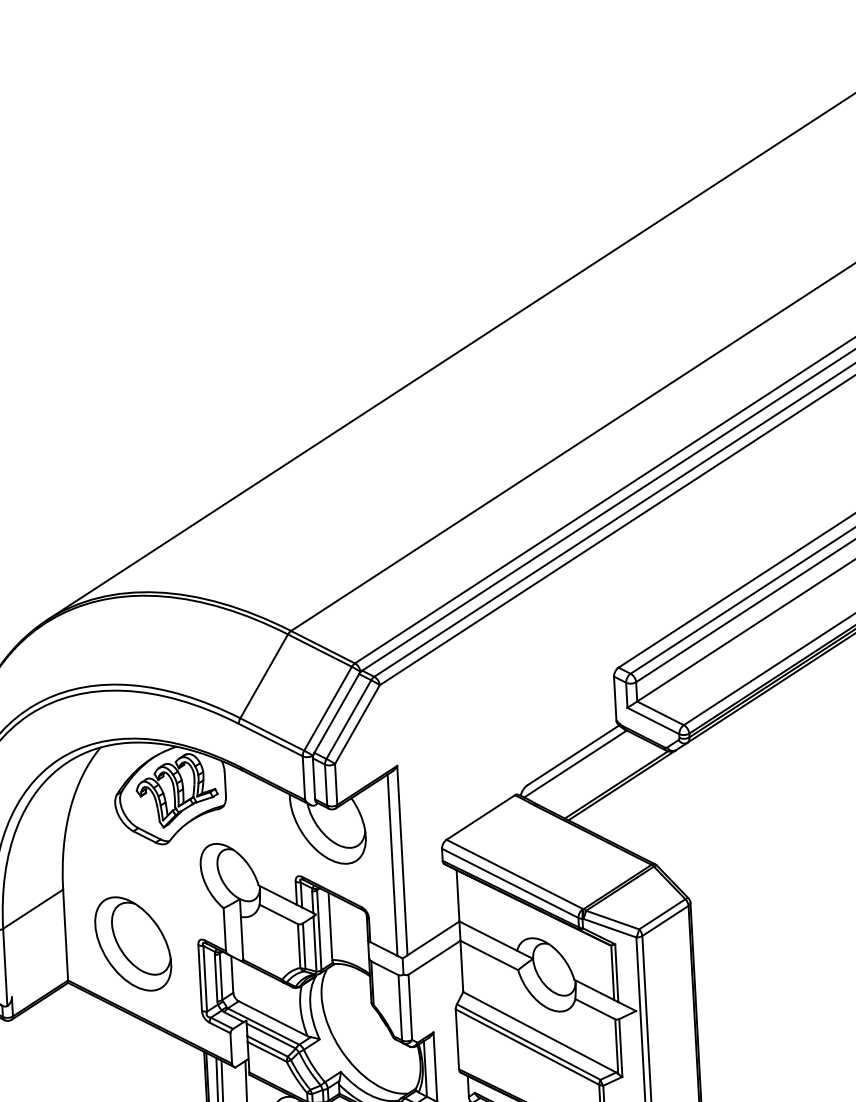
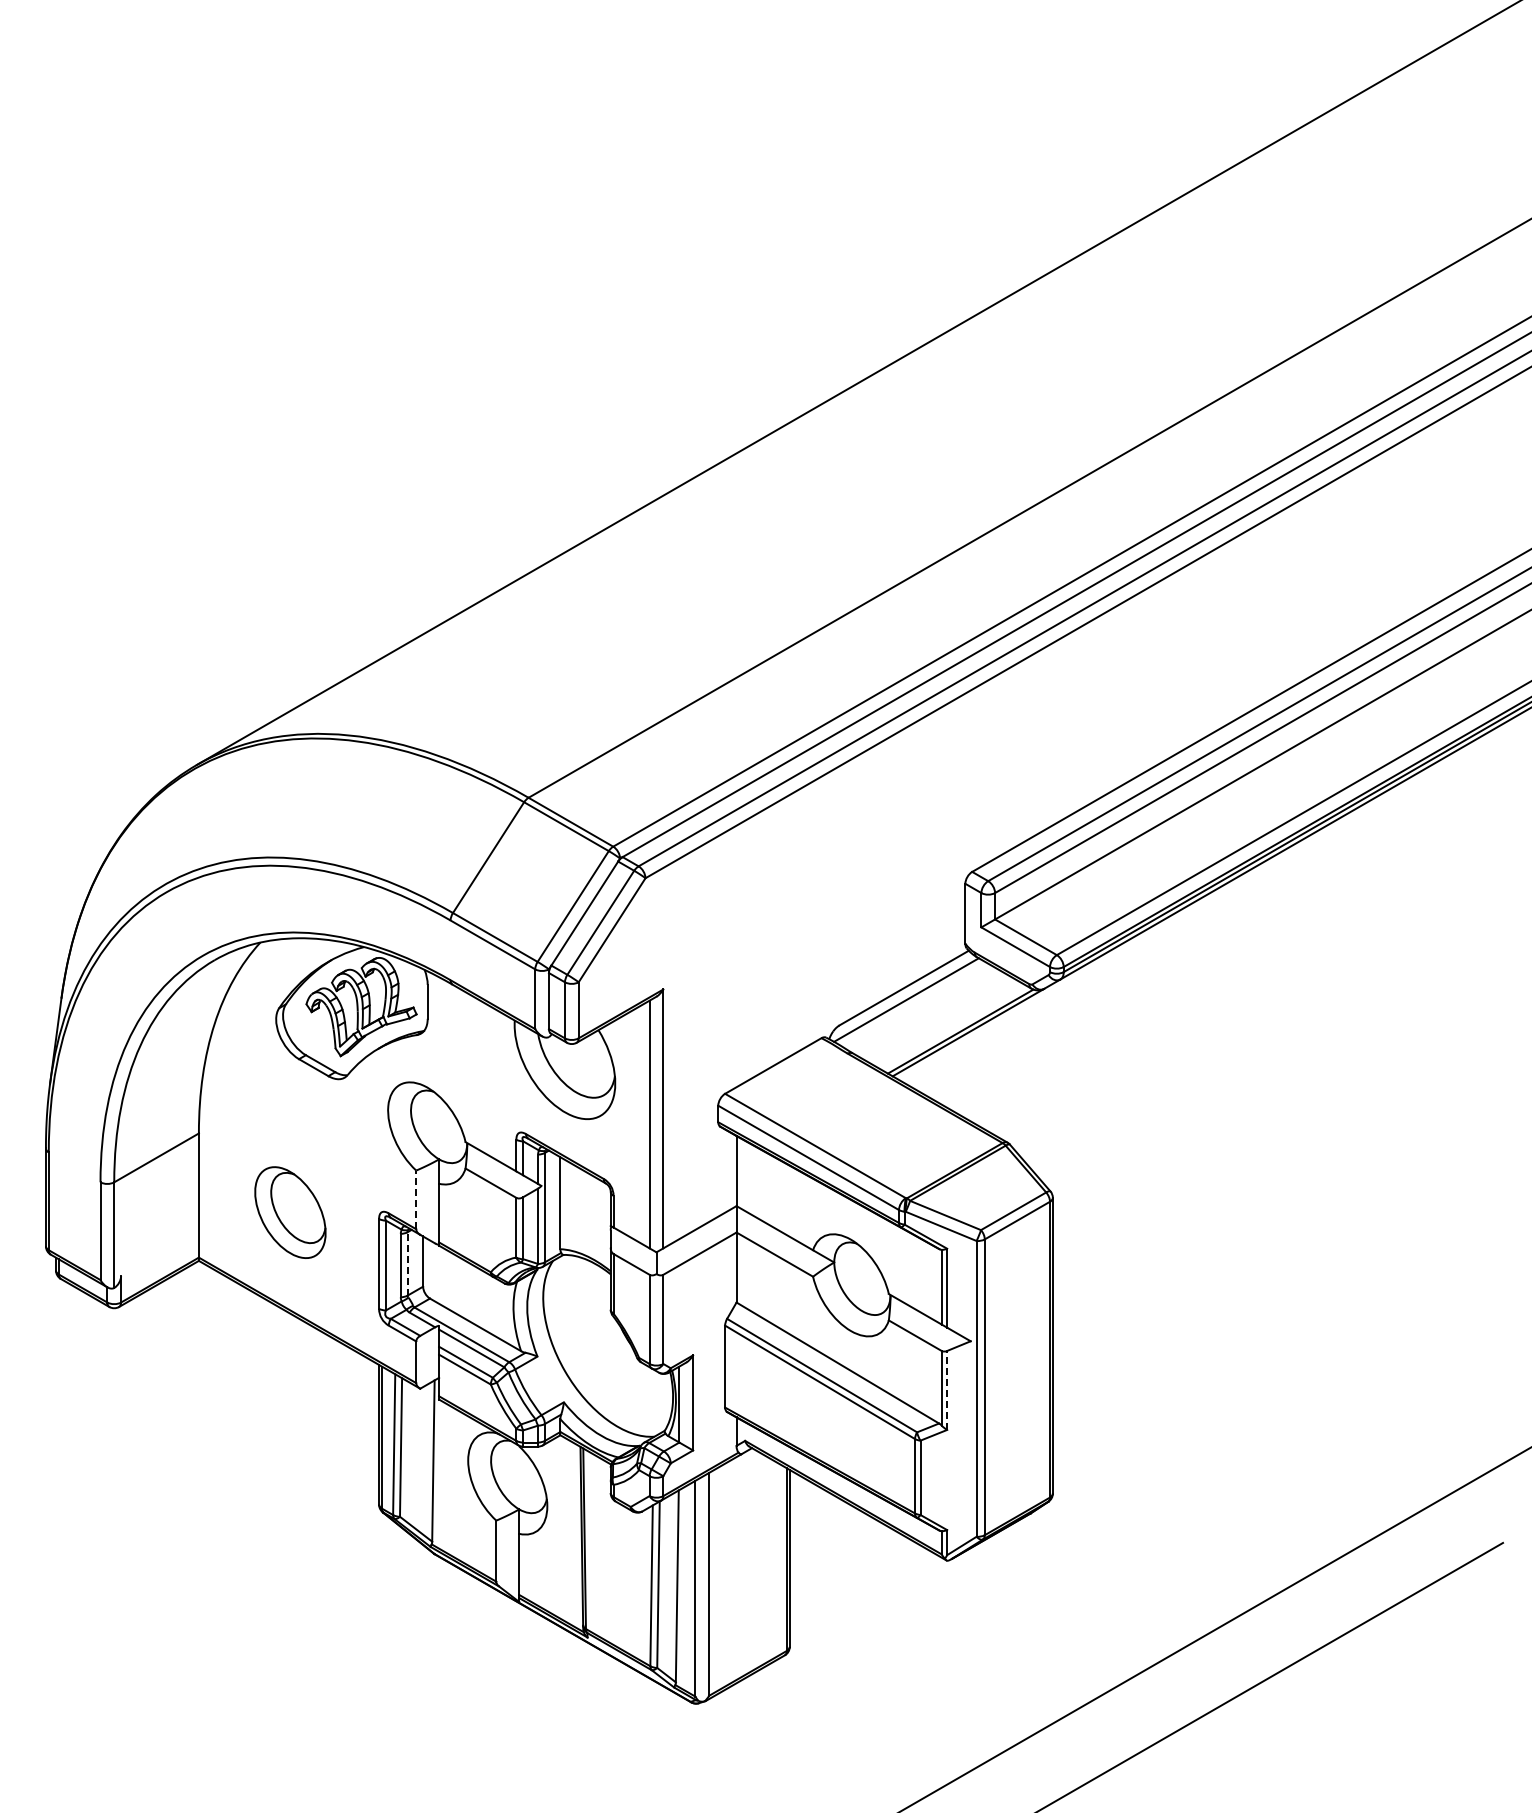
line: (224, 929) -> (416, 1199), solid -> dashed
part: (133, 943) -> (290, 1212), size x0.7
line: (220, 976) -> (407, 1263), solid -> dashed
line: (621, 1047) -> (947, 1389), solid -> dashed

